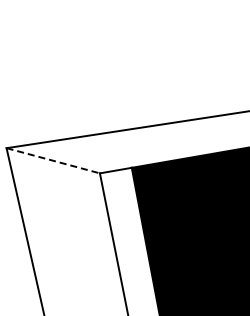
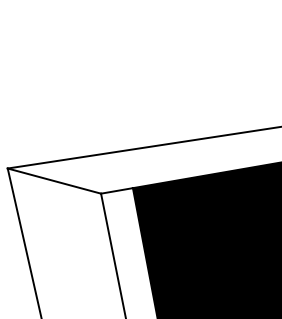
line: (53, 161) -> (54, 181), dashed -> solid

